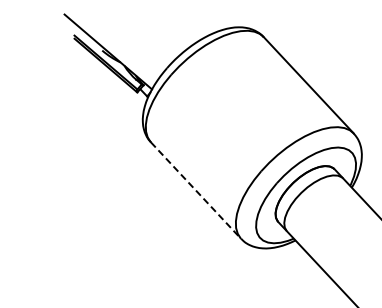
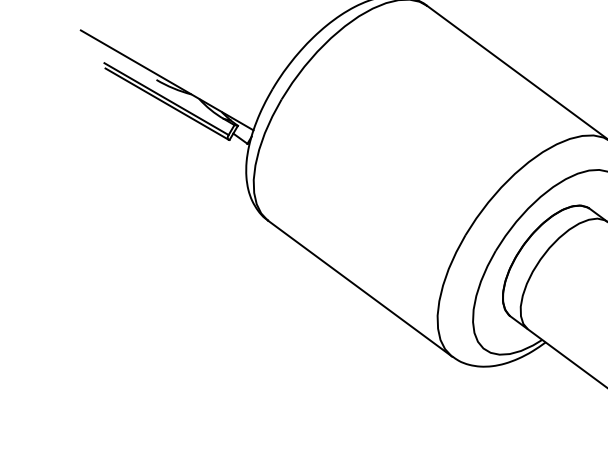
line: (195, 190) -> (359, 288), dashed -> solid

